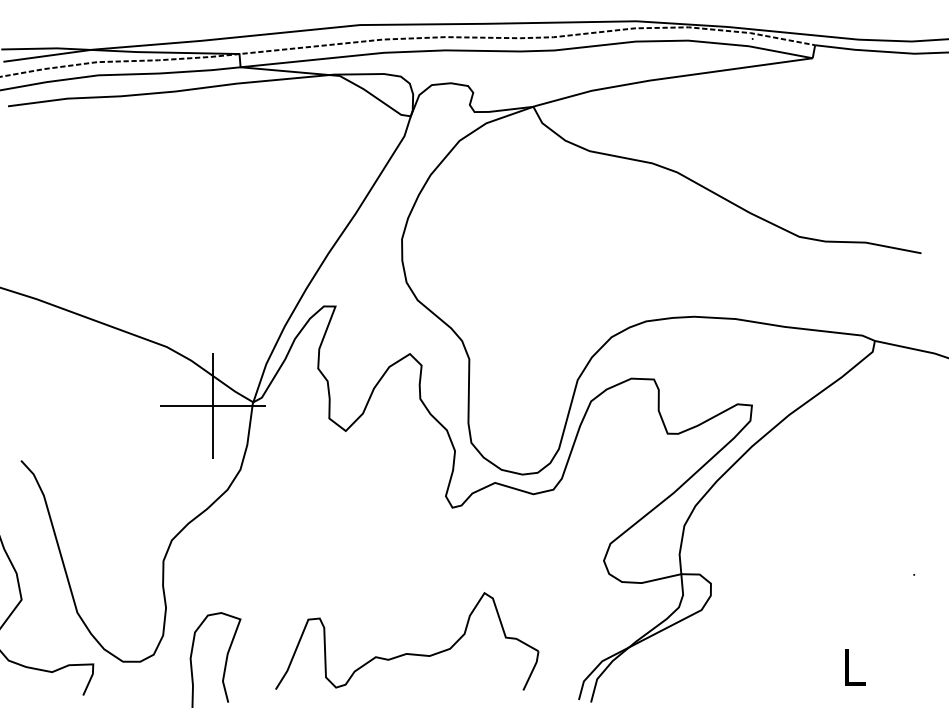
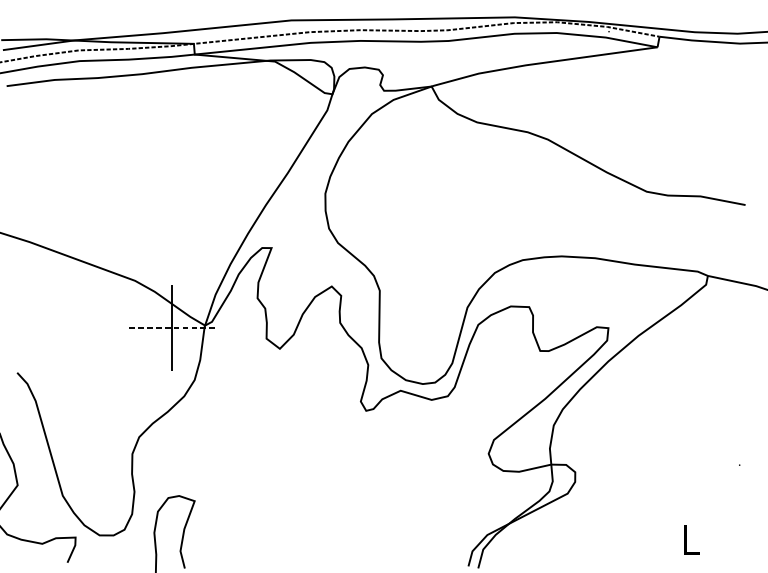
line: (212, 405) -> (172, 328), solid -> dashed
part: (407, 653) -> (329, 528), removed

